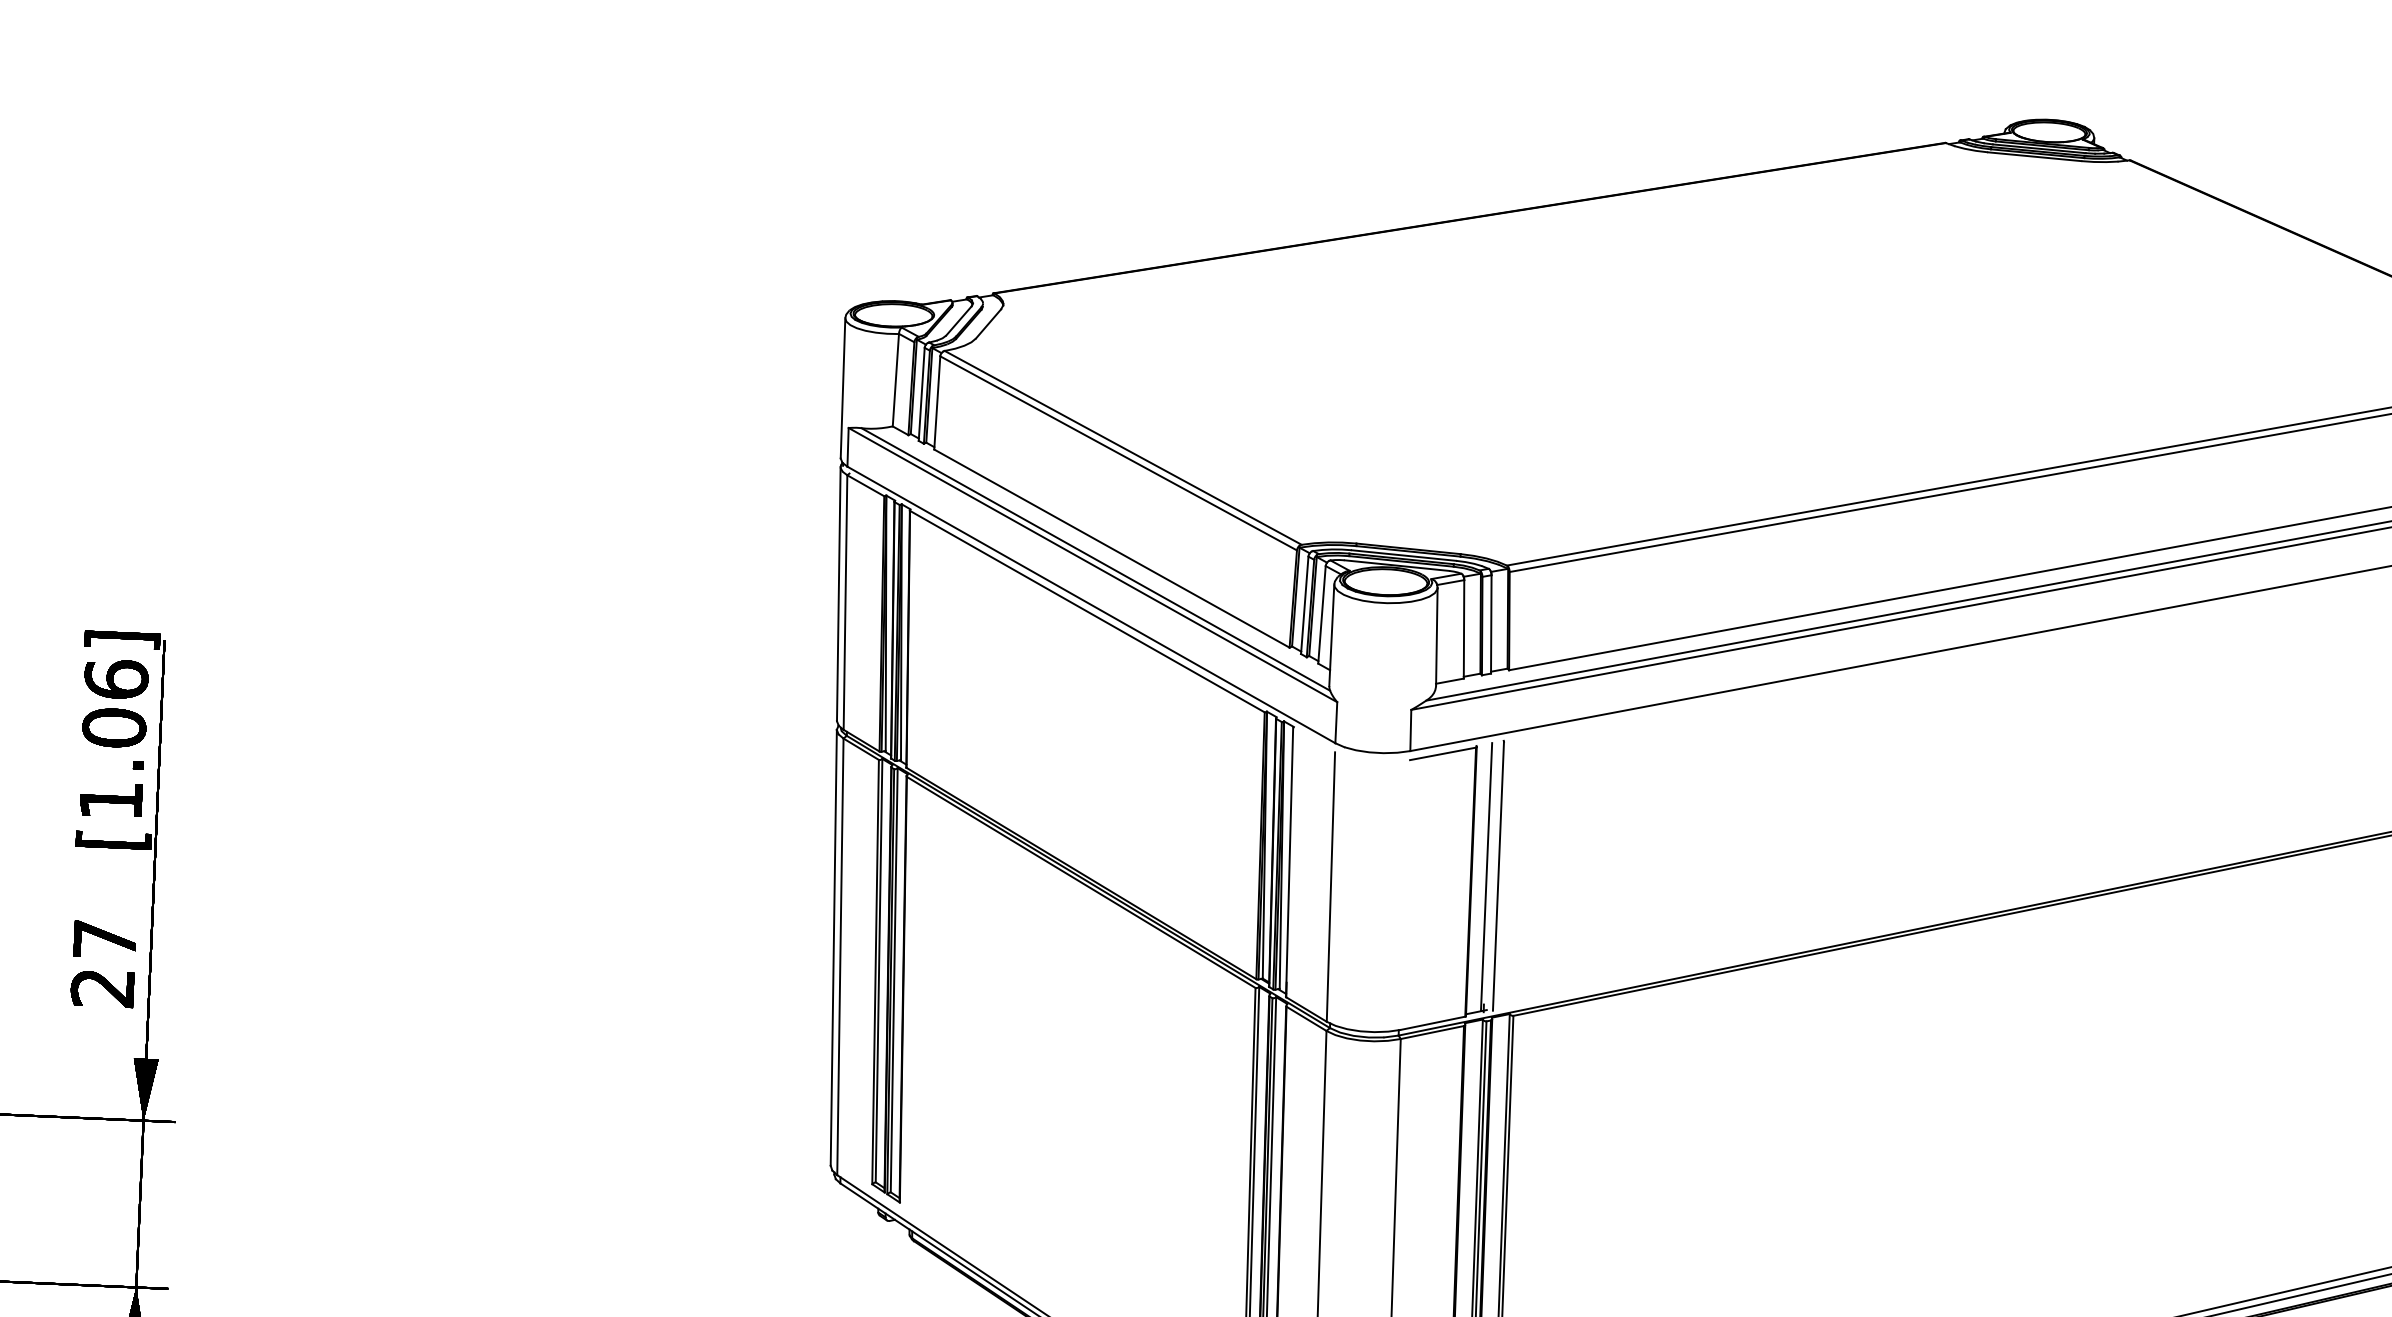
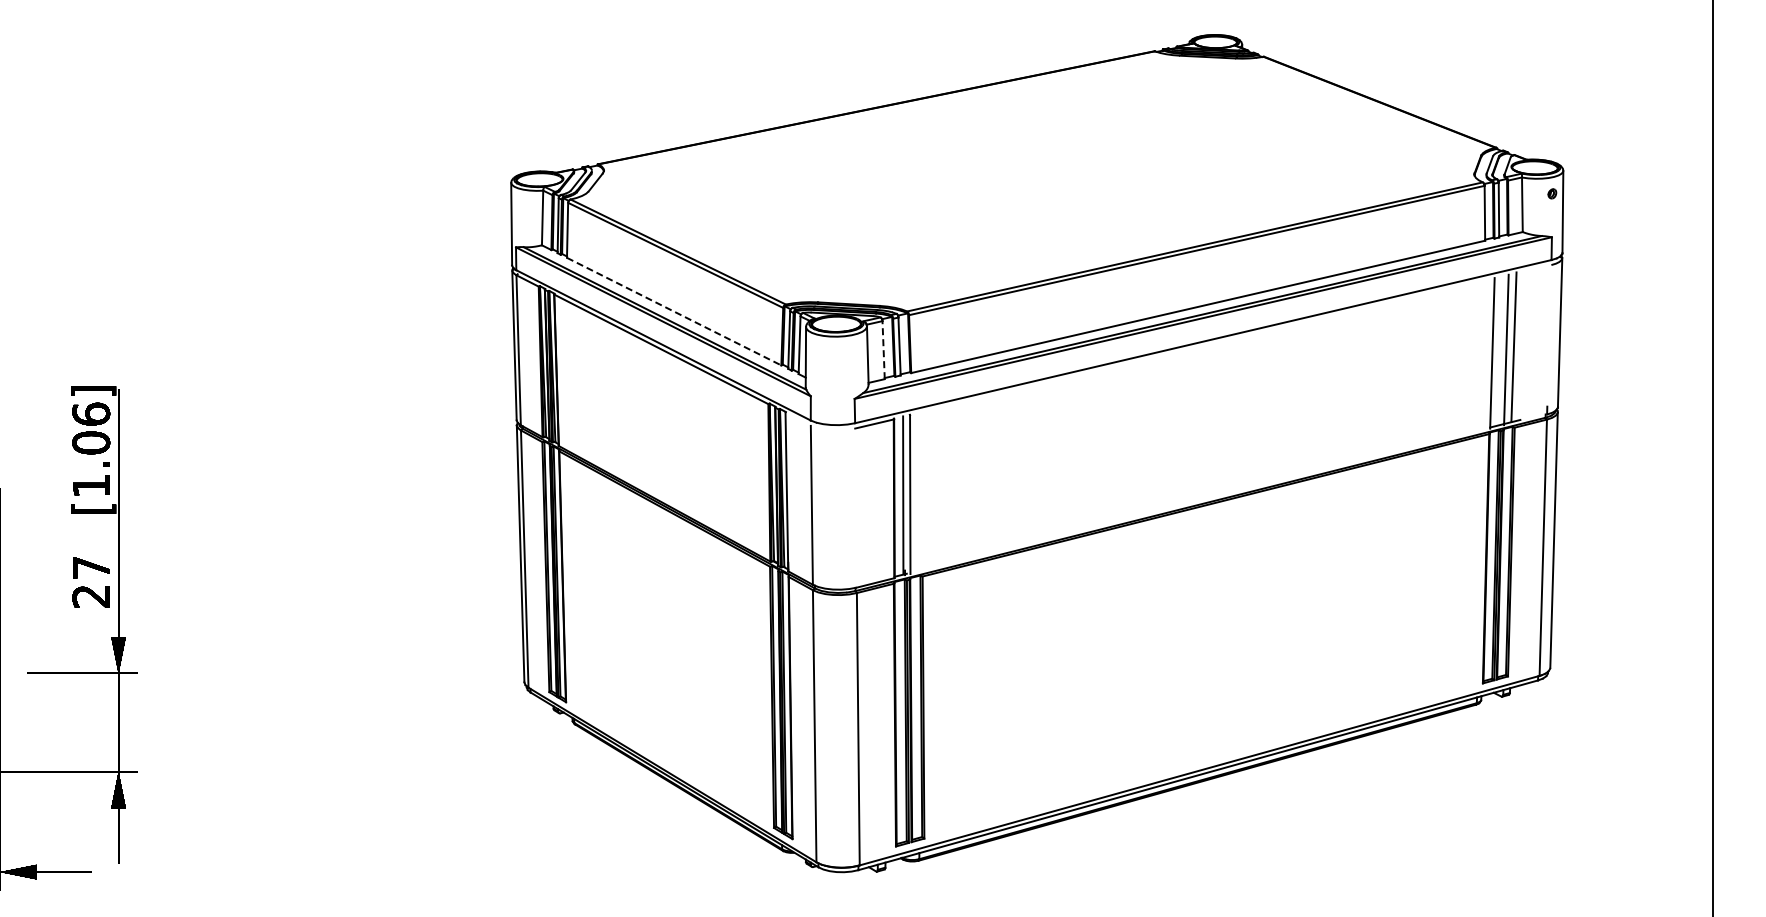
line: (1112, 548) -> (674, 311), solid -> dashed
line: (1463, 628) -> (883, 349), solid -> dashed

